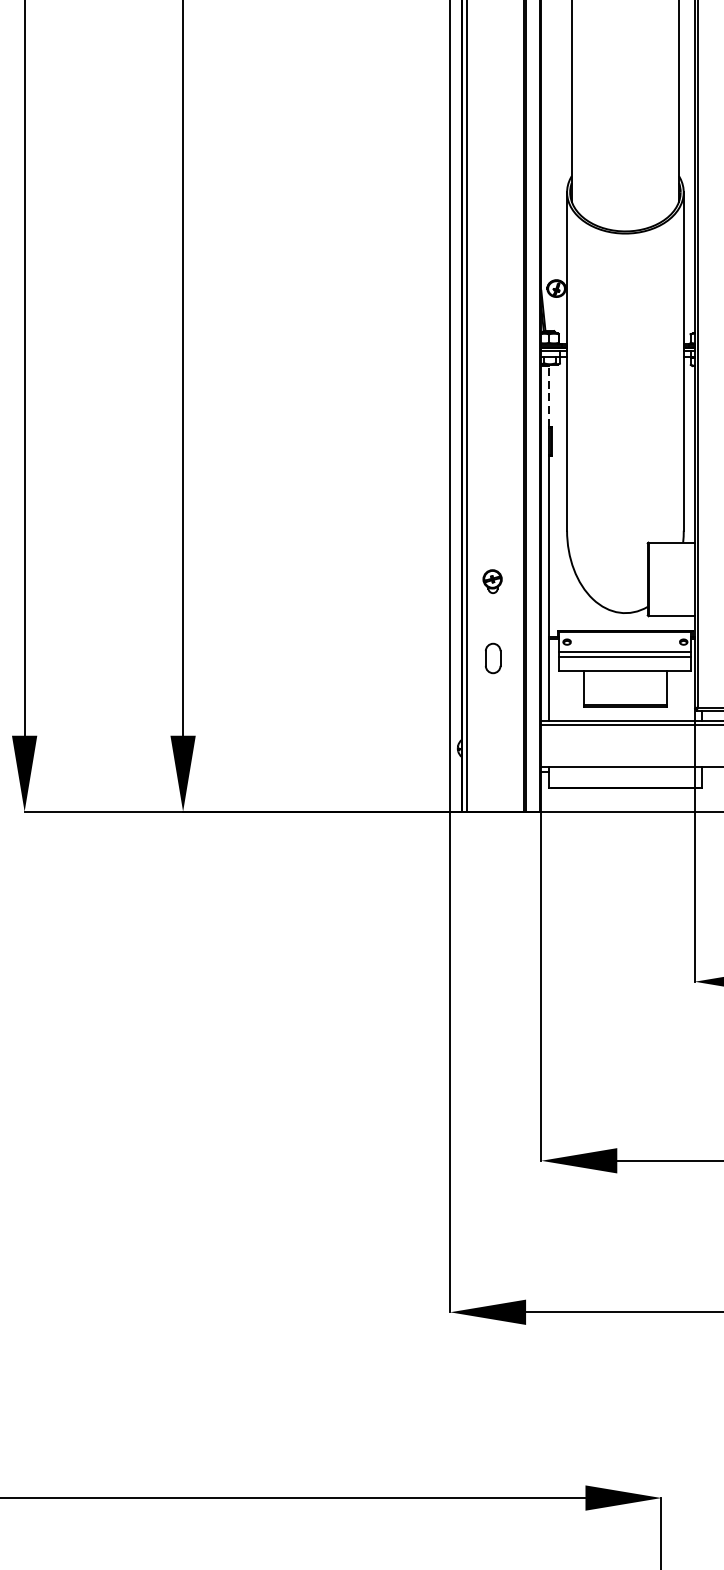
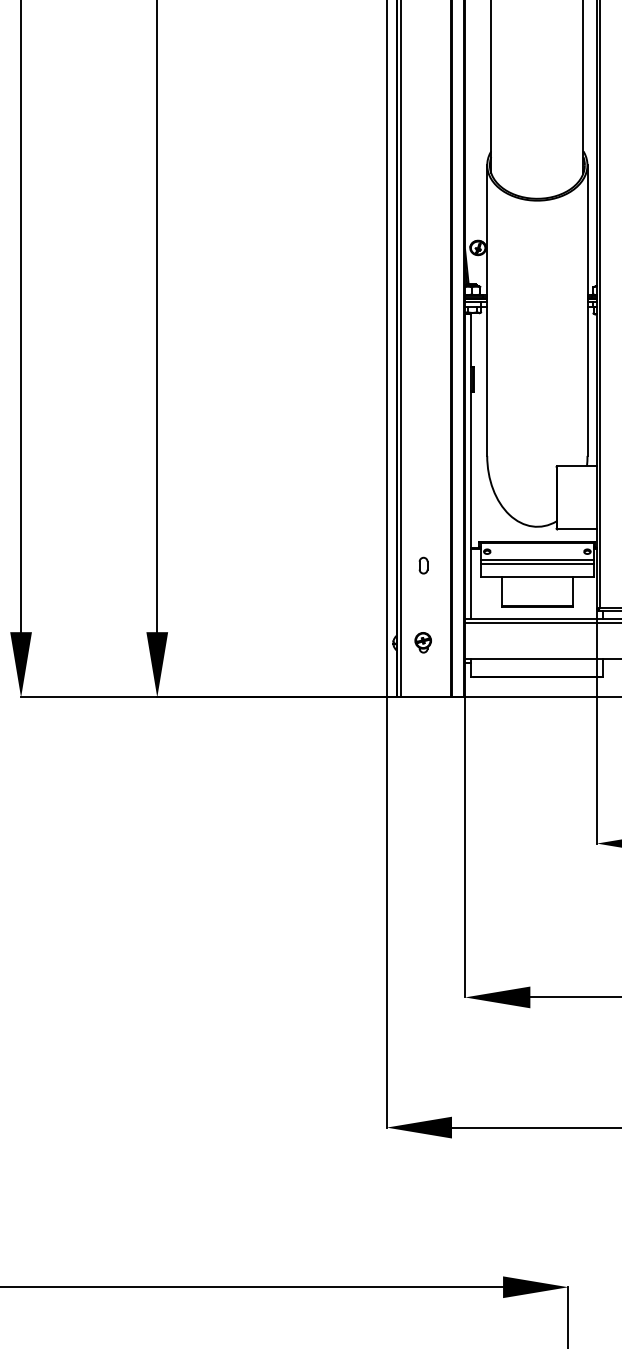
line: (548, 396) -> (471, 340), dashed -> solid
part: (491, 581) -> (422, 642), moved
part: (492, 658) -> (423, 565), size x0.62

